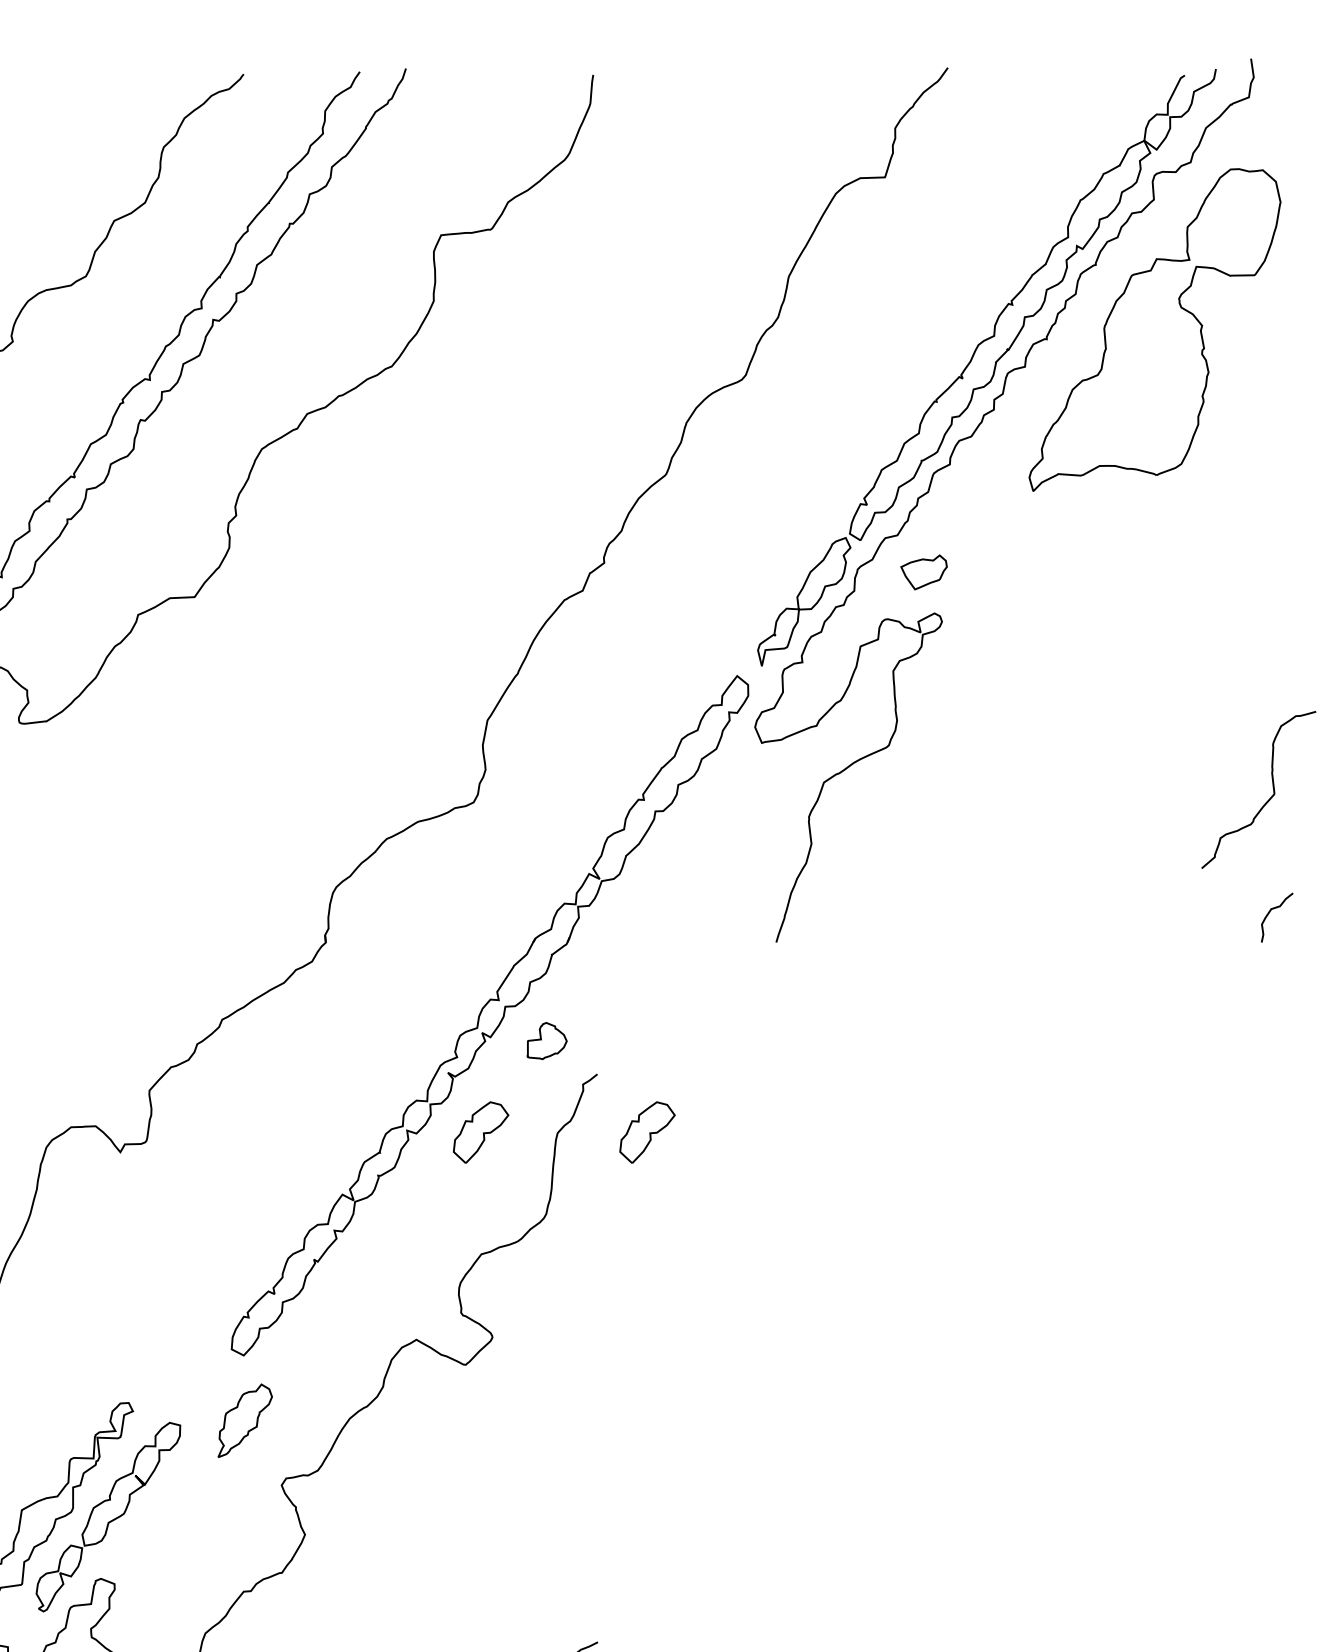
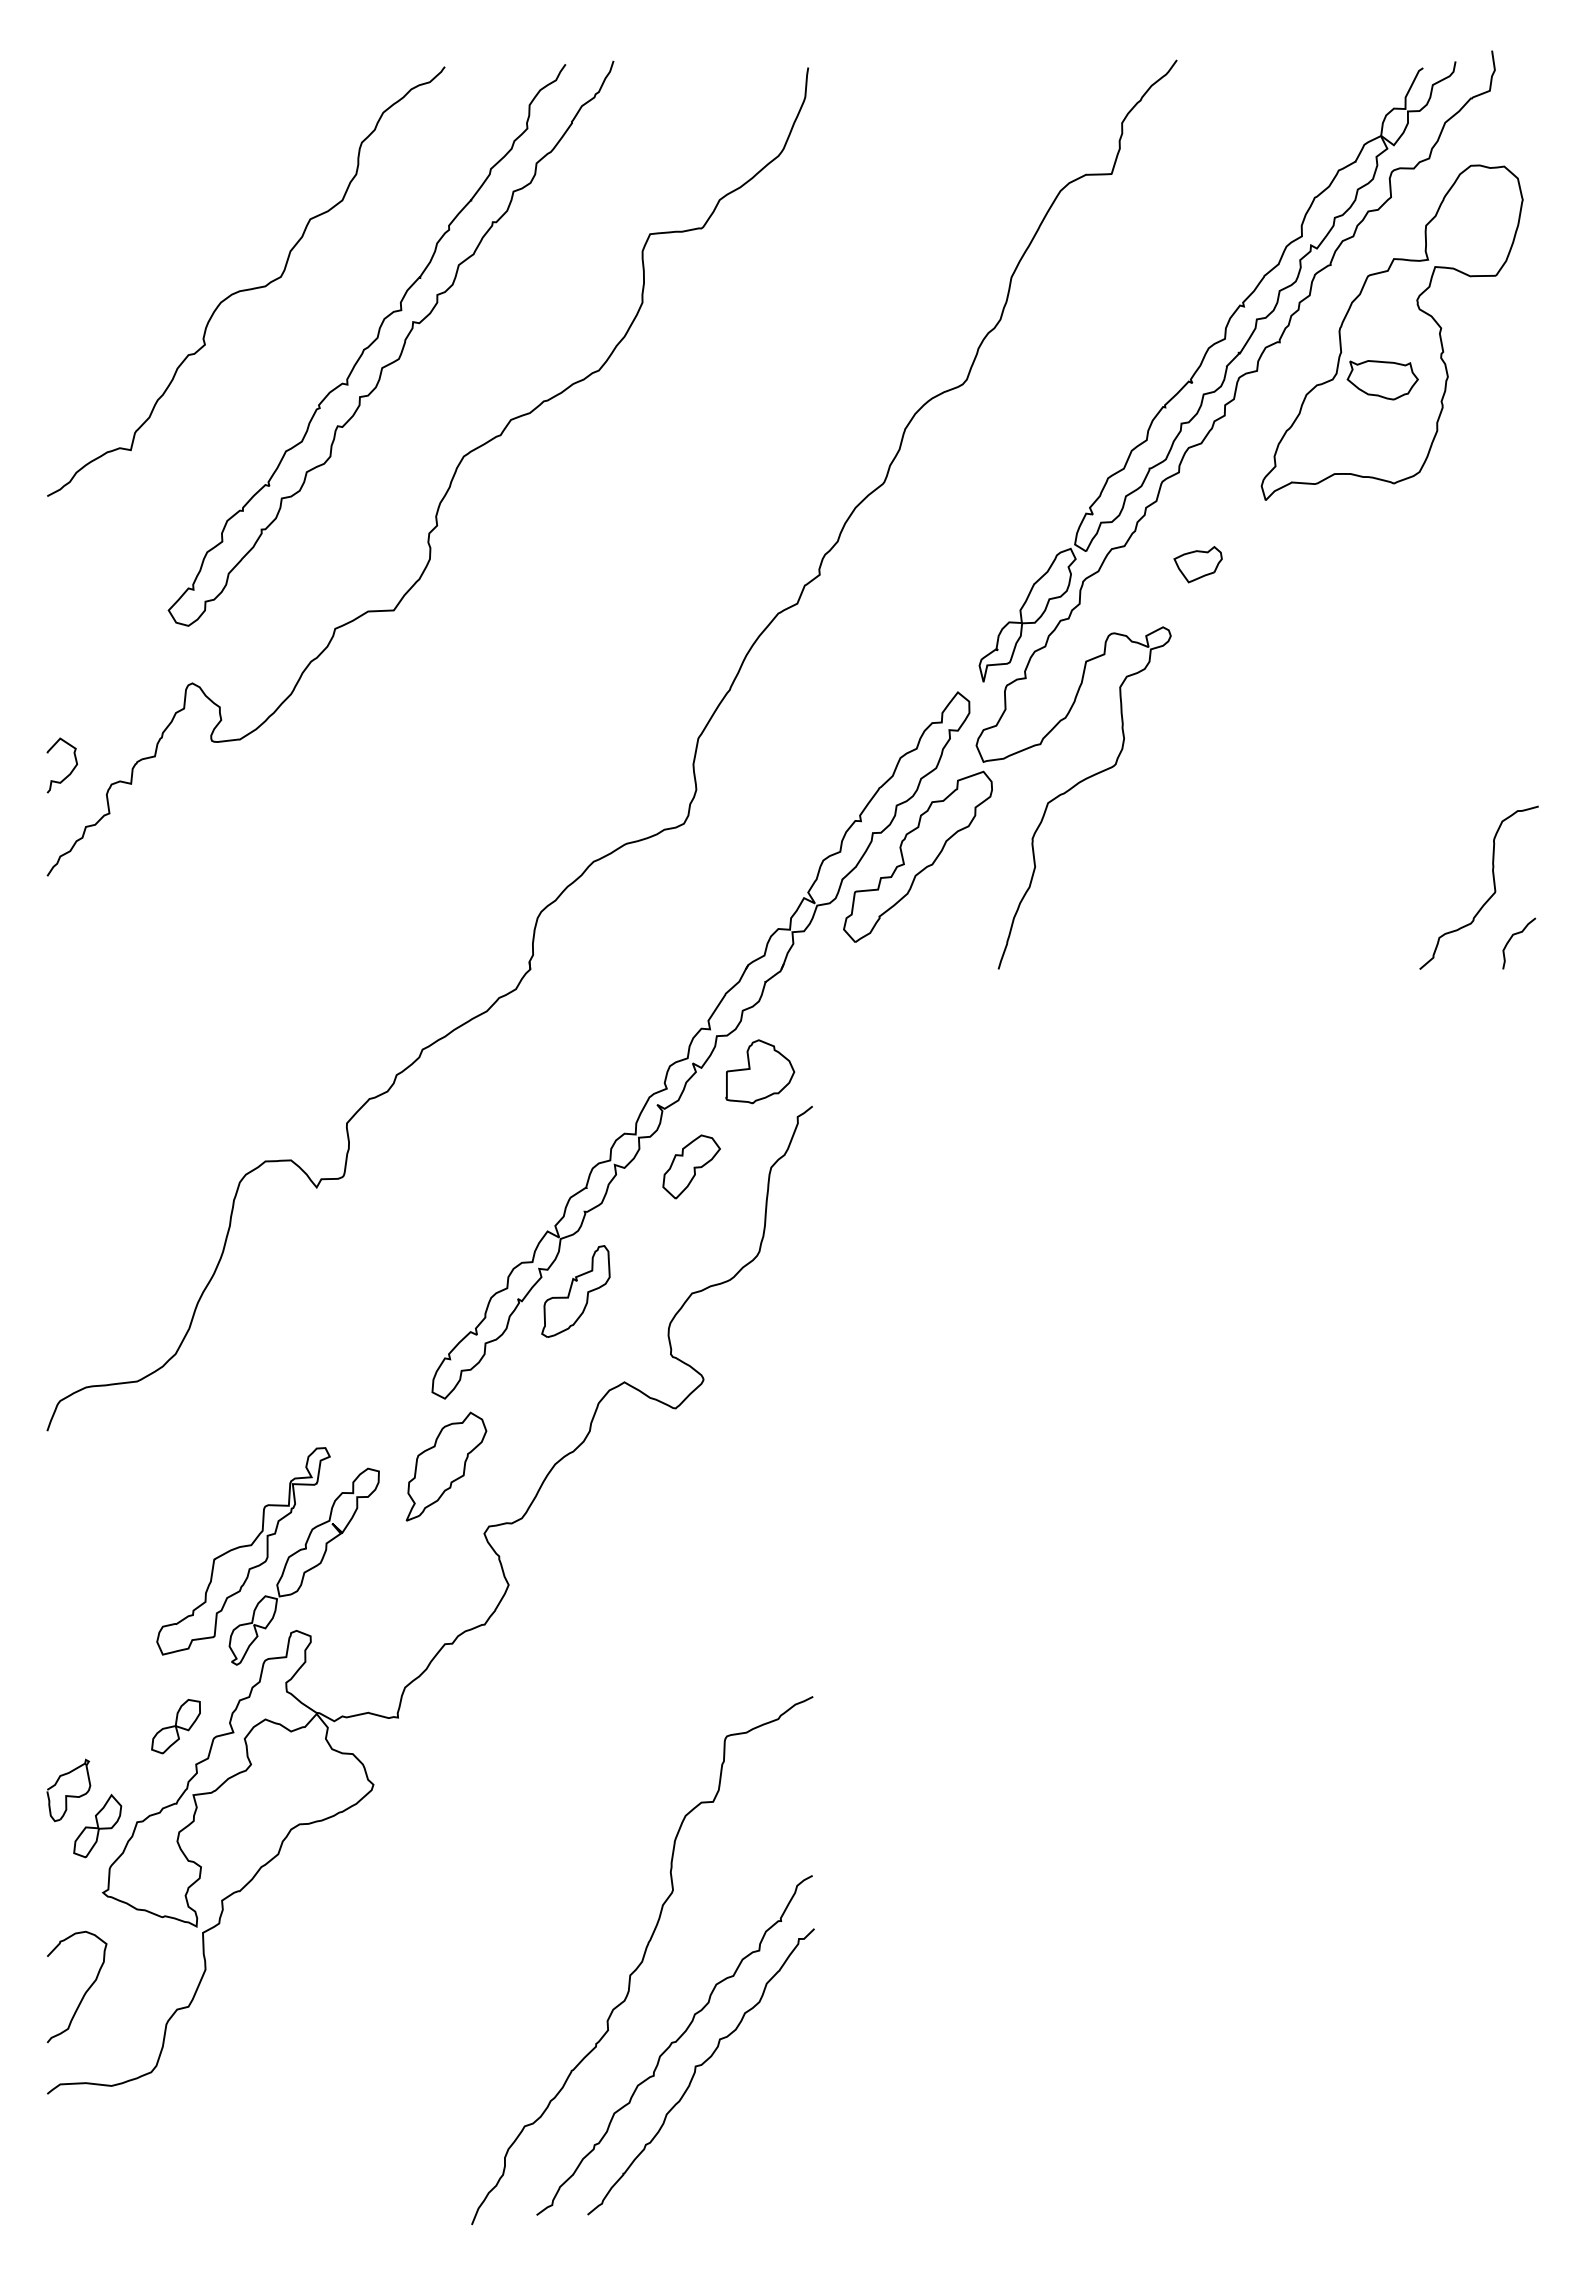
part: (1145, 375) -> (1382, 380), added
part: (923, 572) -> (1197, 564), moved
curve: (1268, 799) -> (1489, 897), moved
part: (698, 833) -> (917, 856), added
part: (547, 1040) -> (760, 1071), size x1.67
part: (647, 1132) -> (864, 1166), removed
part: (369, 1252) -> (575, 1291), added
part: (245, 1420) -> (446, 1466), size x1.43

